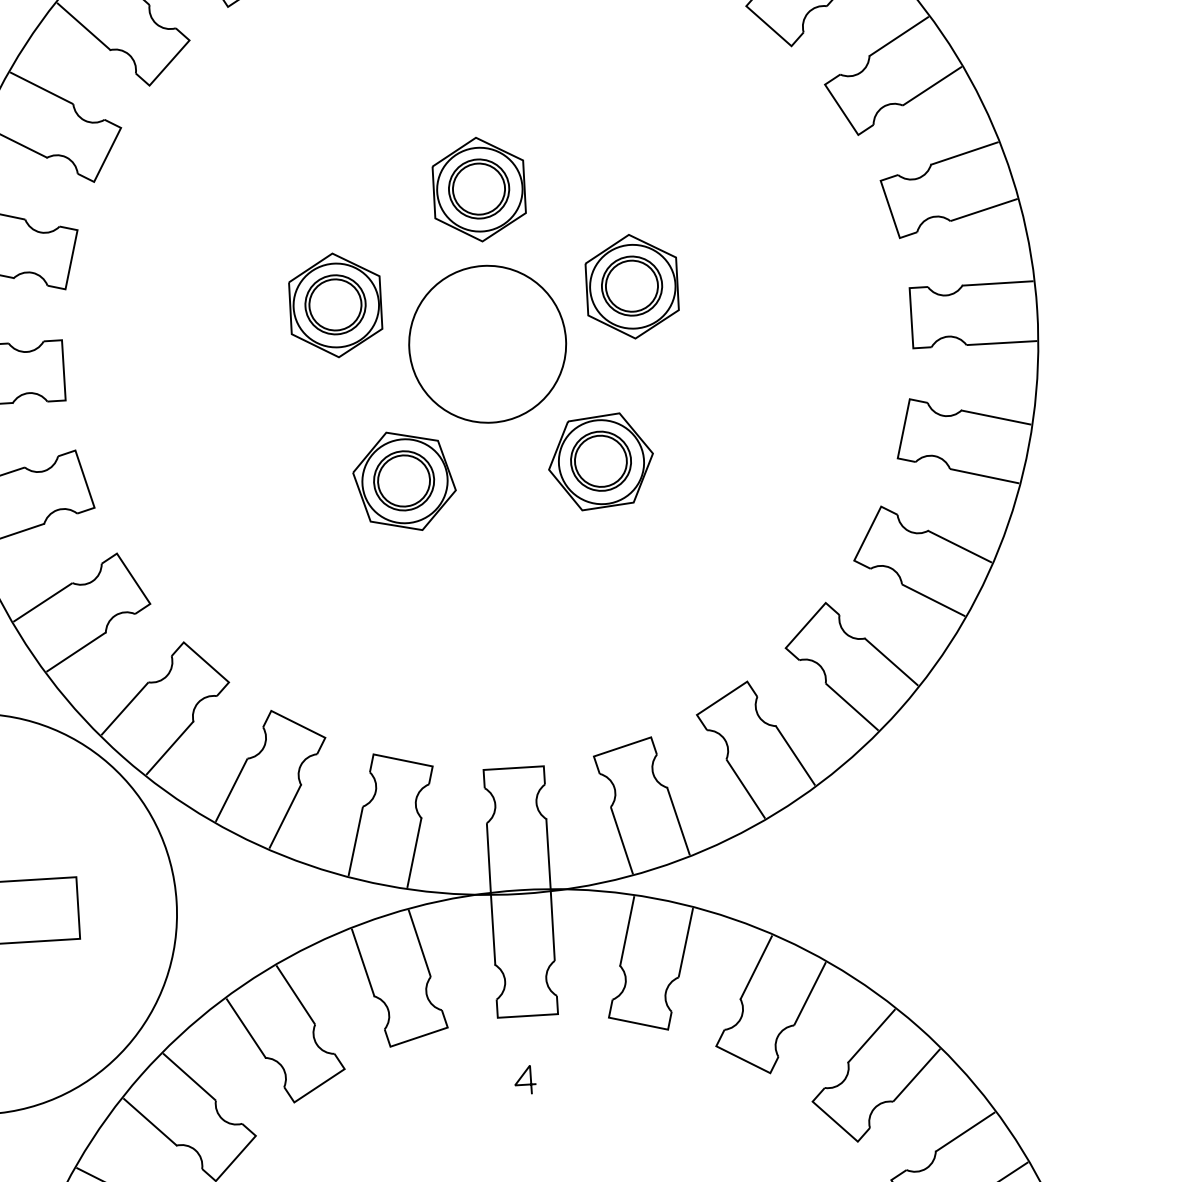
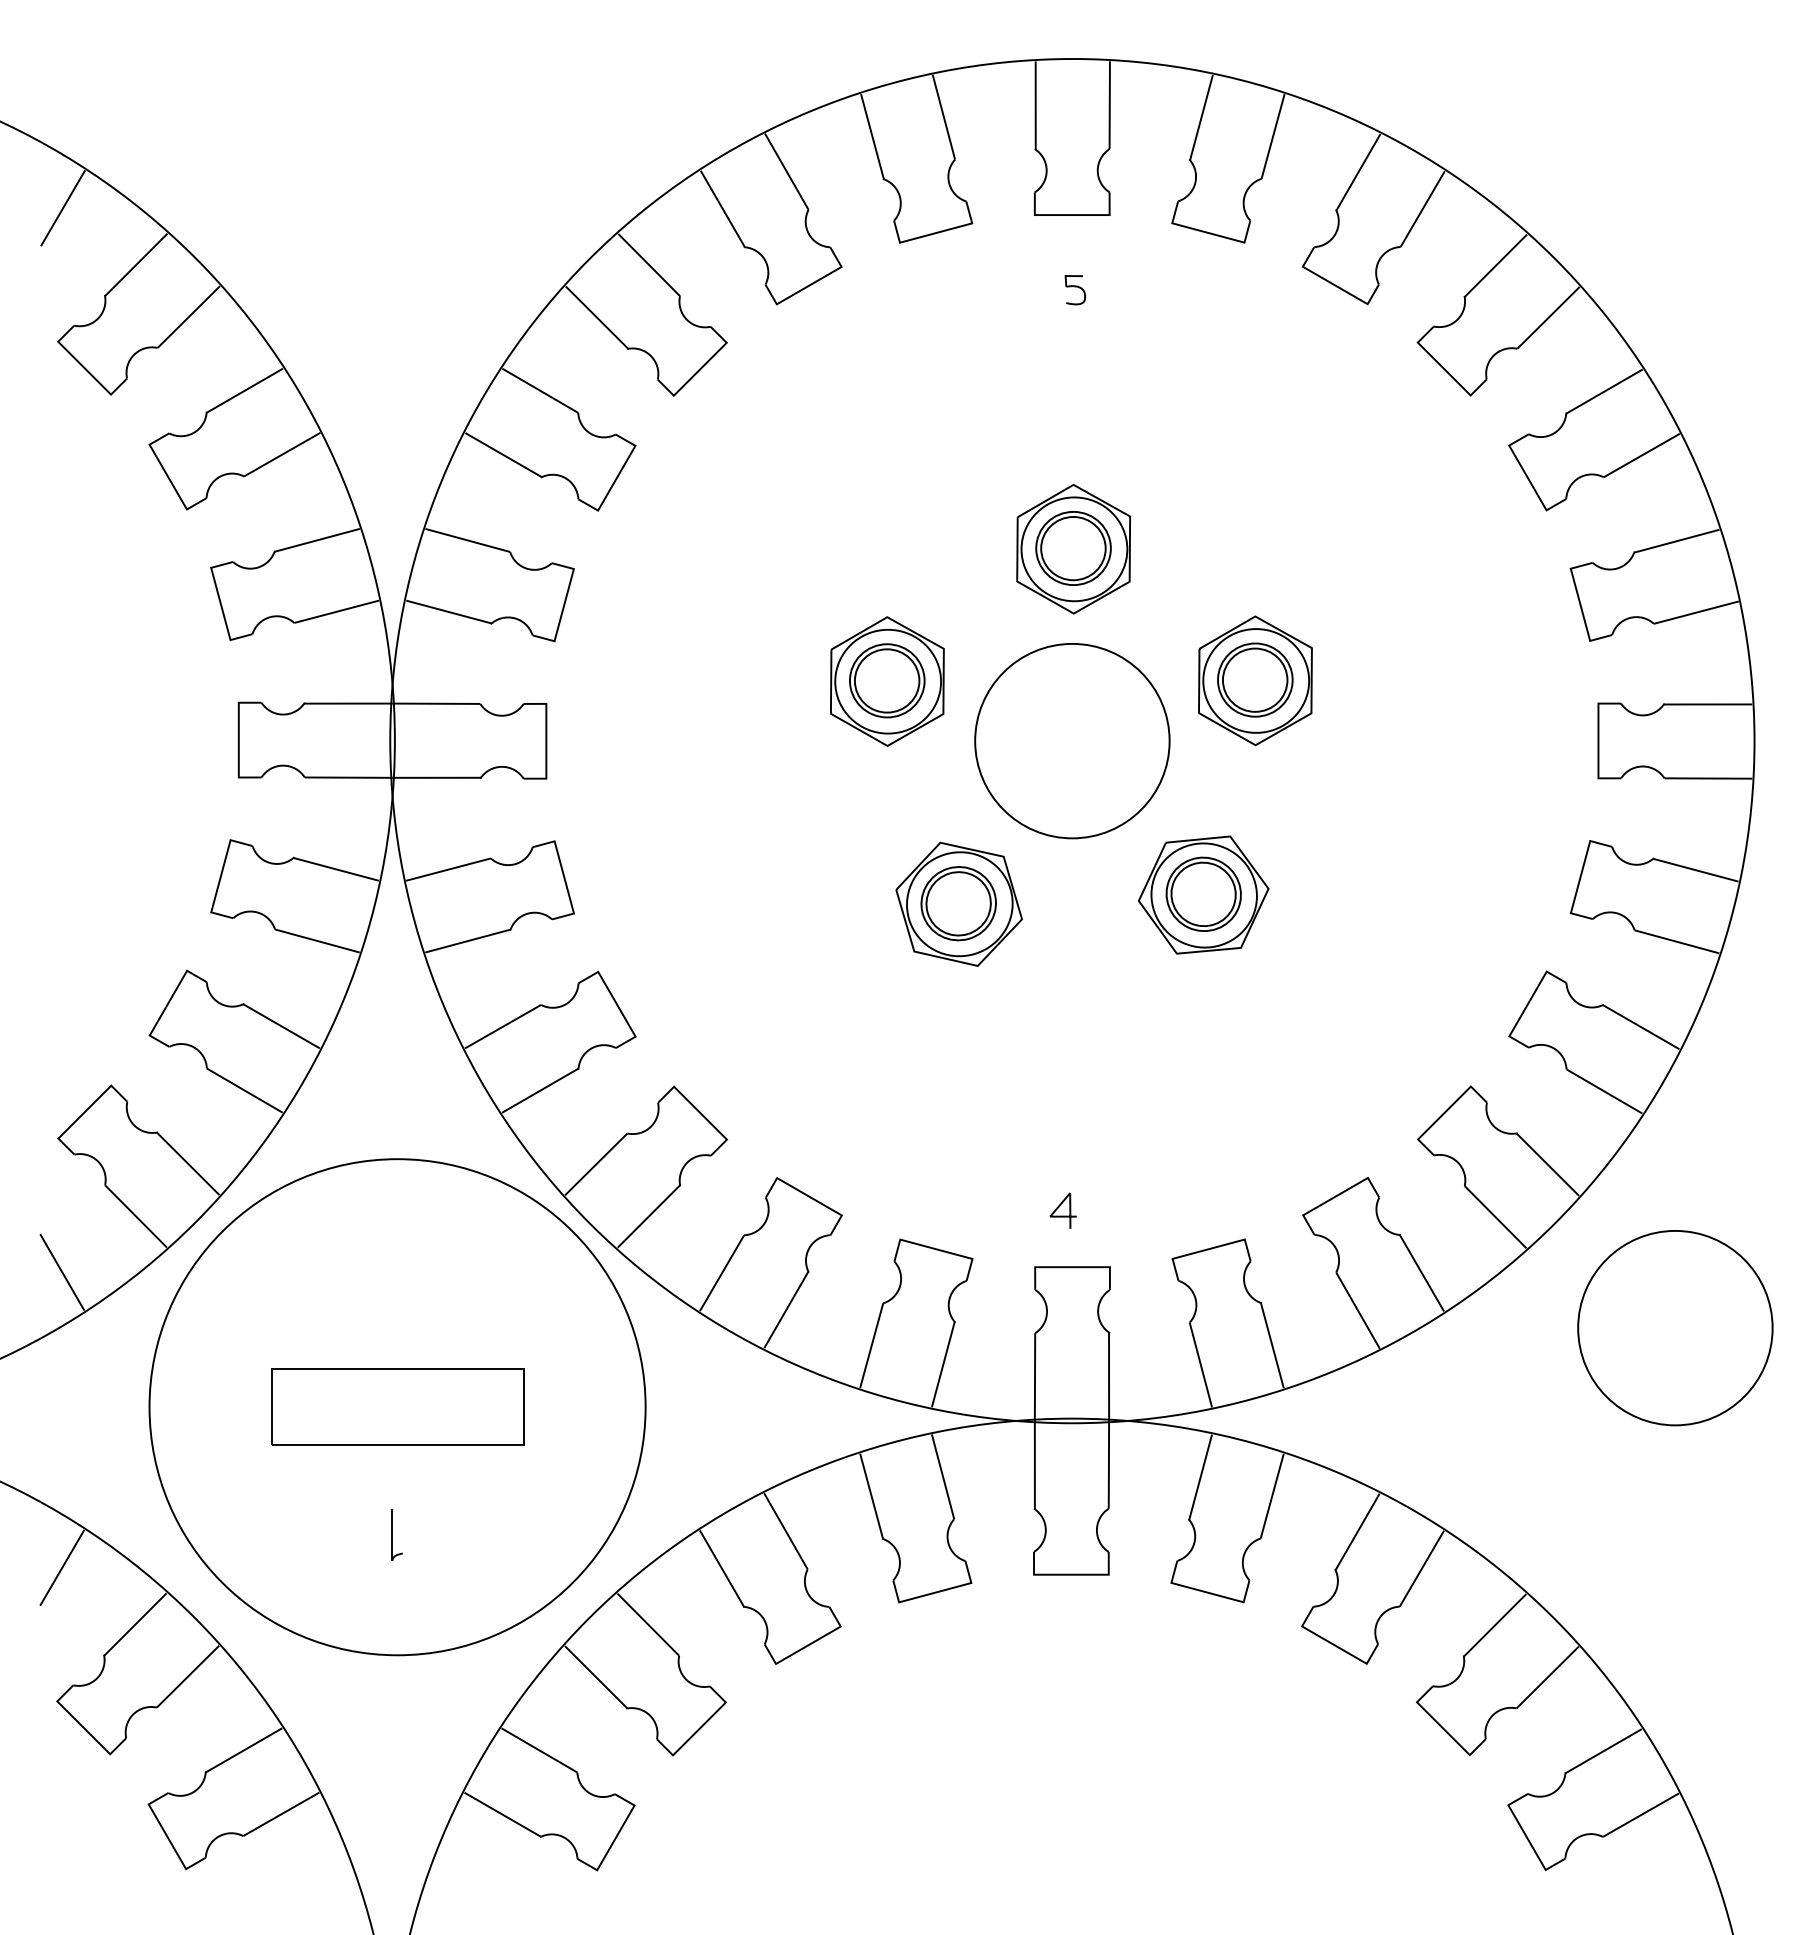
part: (1002, 787) -> (1675, 1328), added
curve: (522, 1077) -> (1059, 1207), moved

